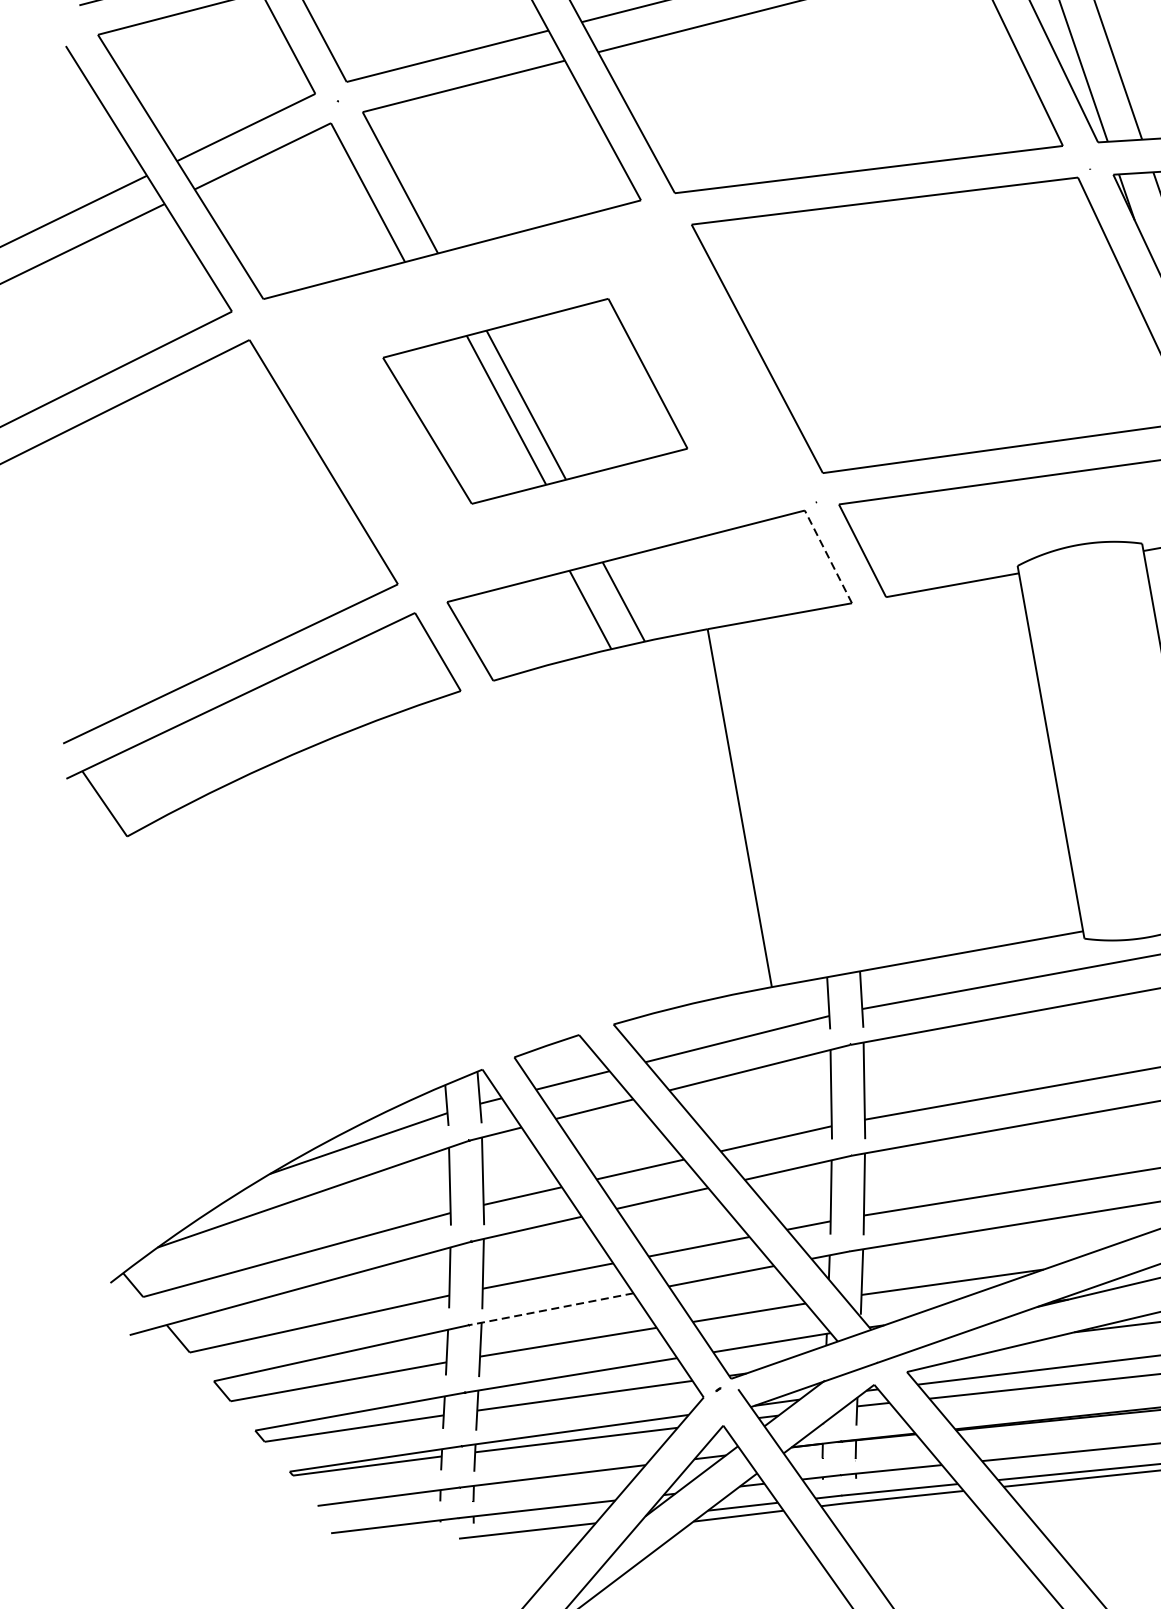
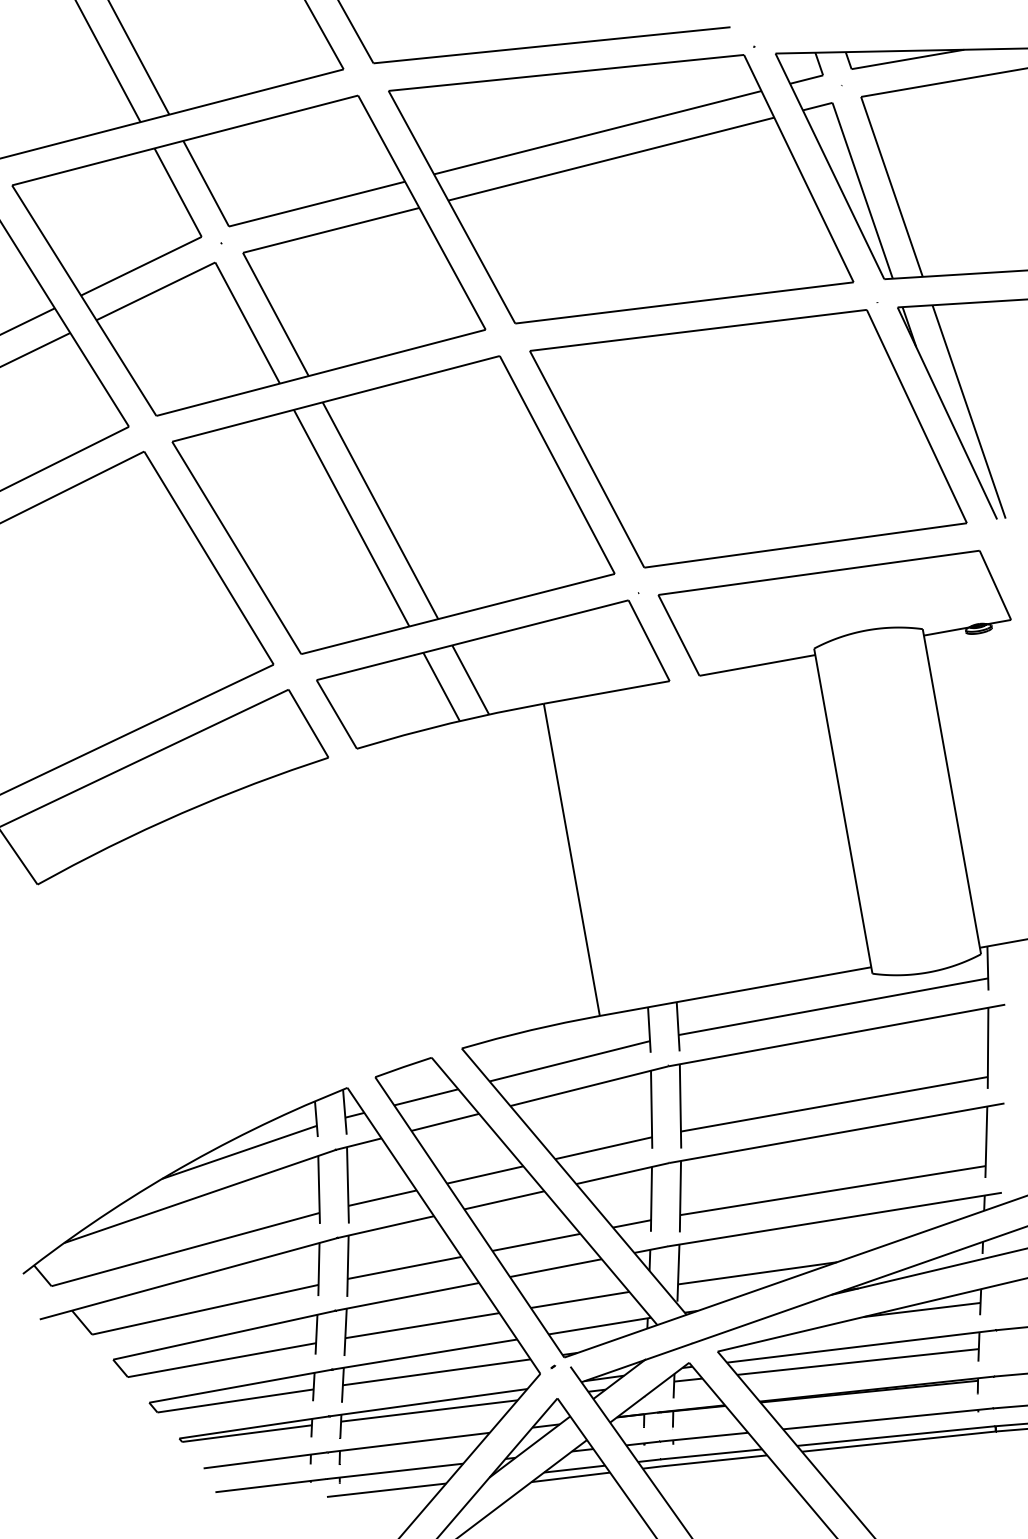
part: (535, 400) -> (393, 504), size x1.67
line: (827, 556) -> (648, 640), dashed -> solid
line: (550, 1308) -> (406, 1296), dashed -> solid

